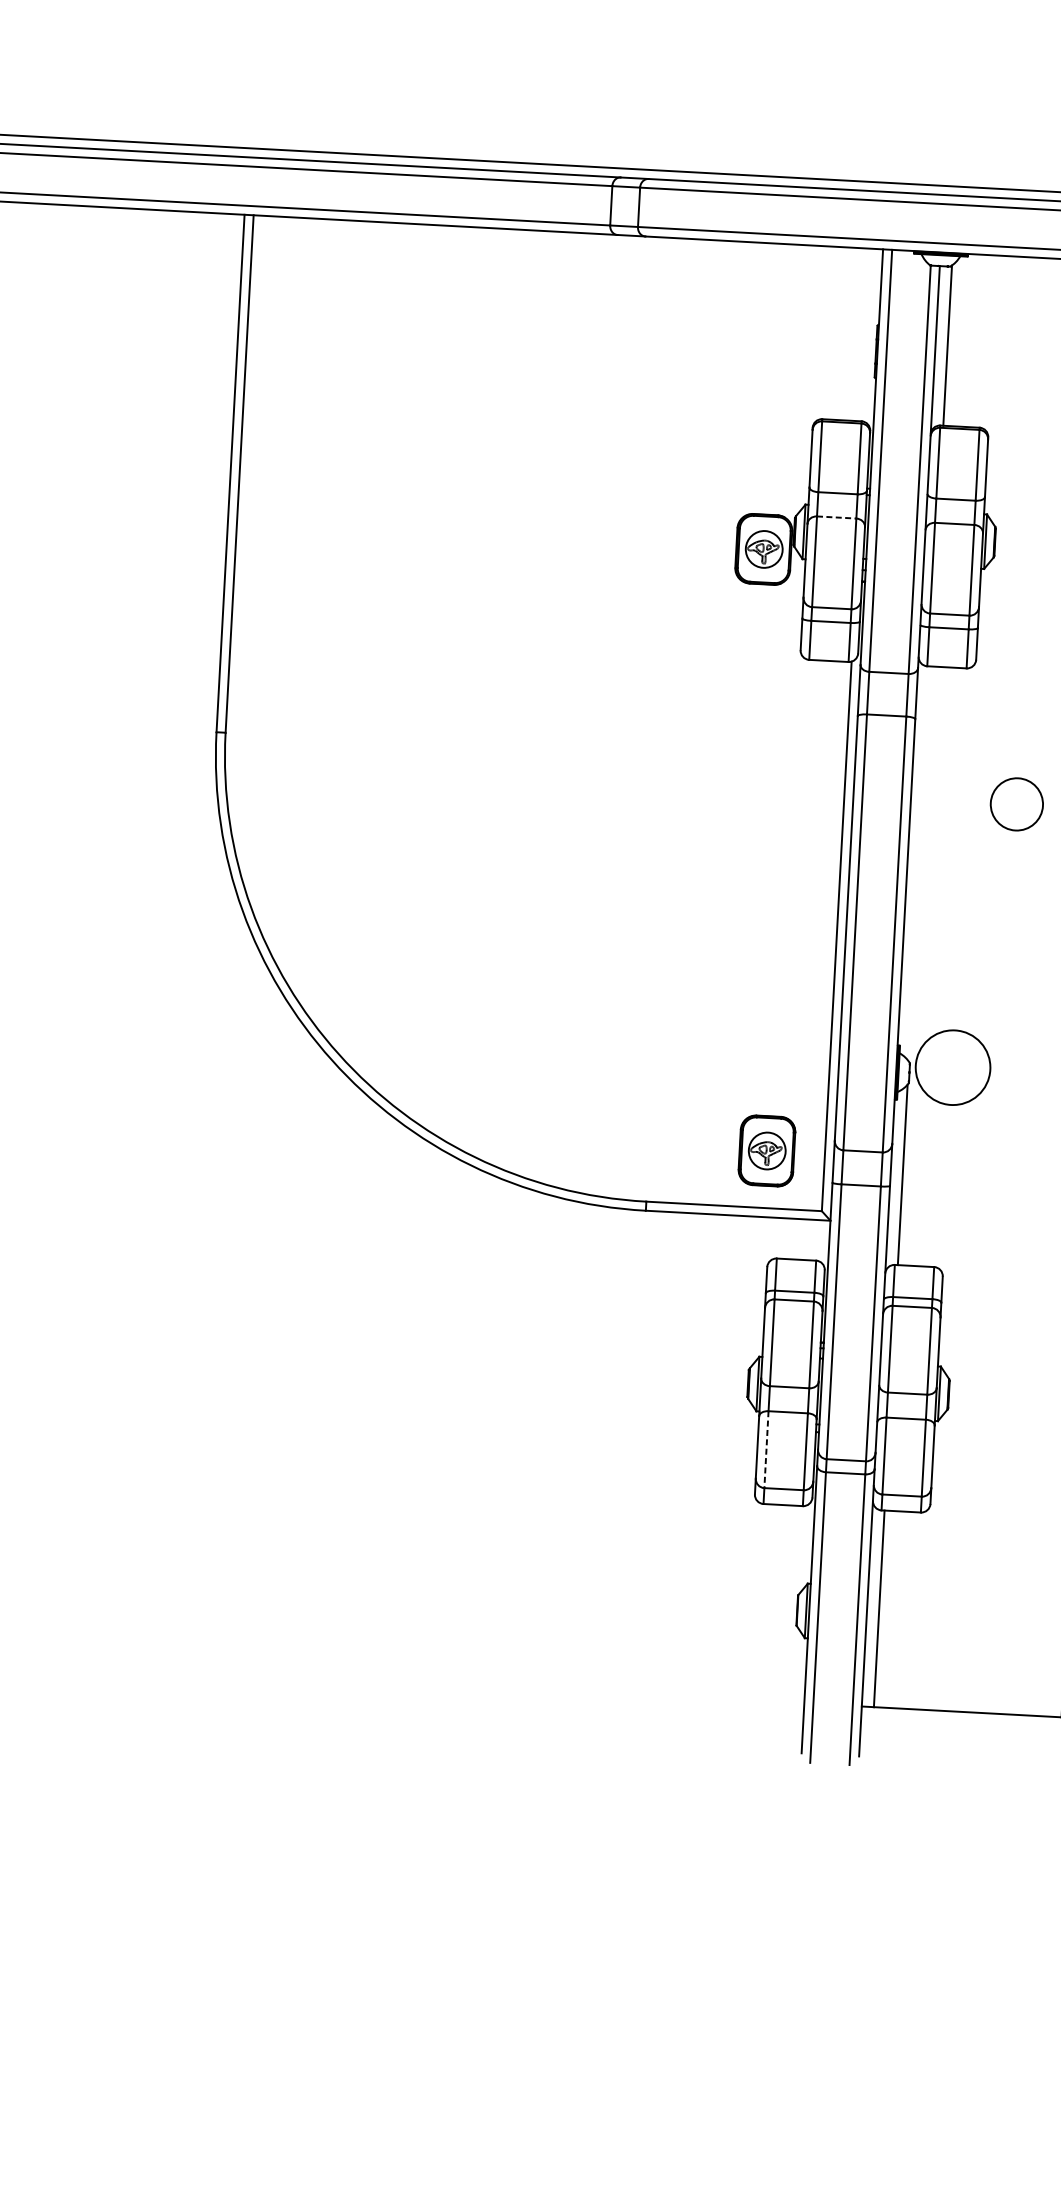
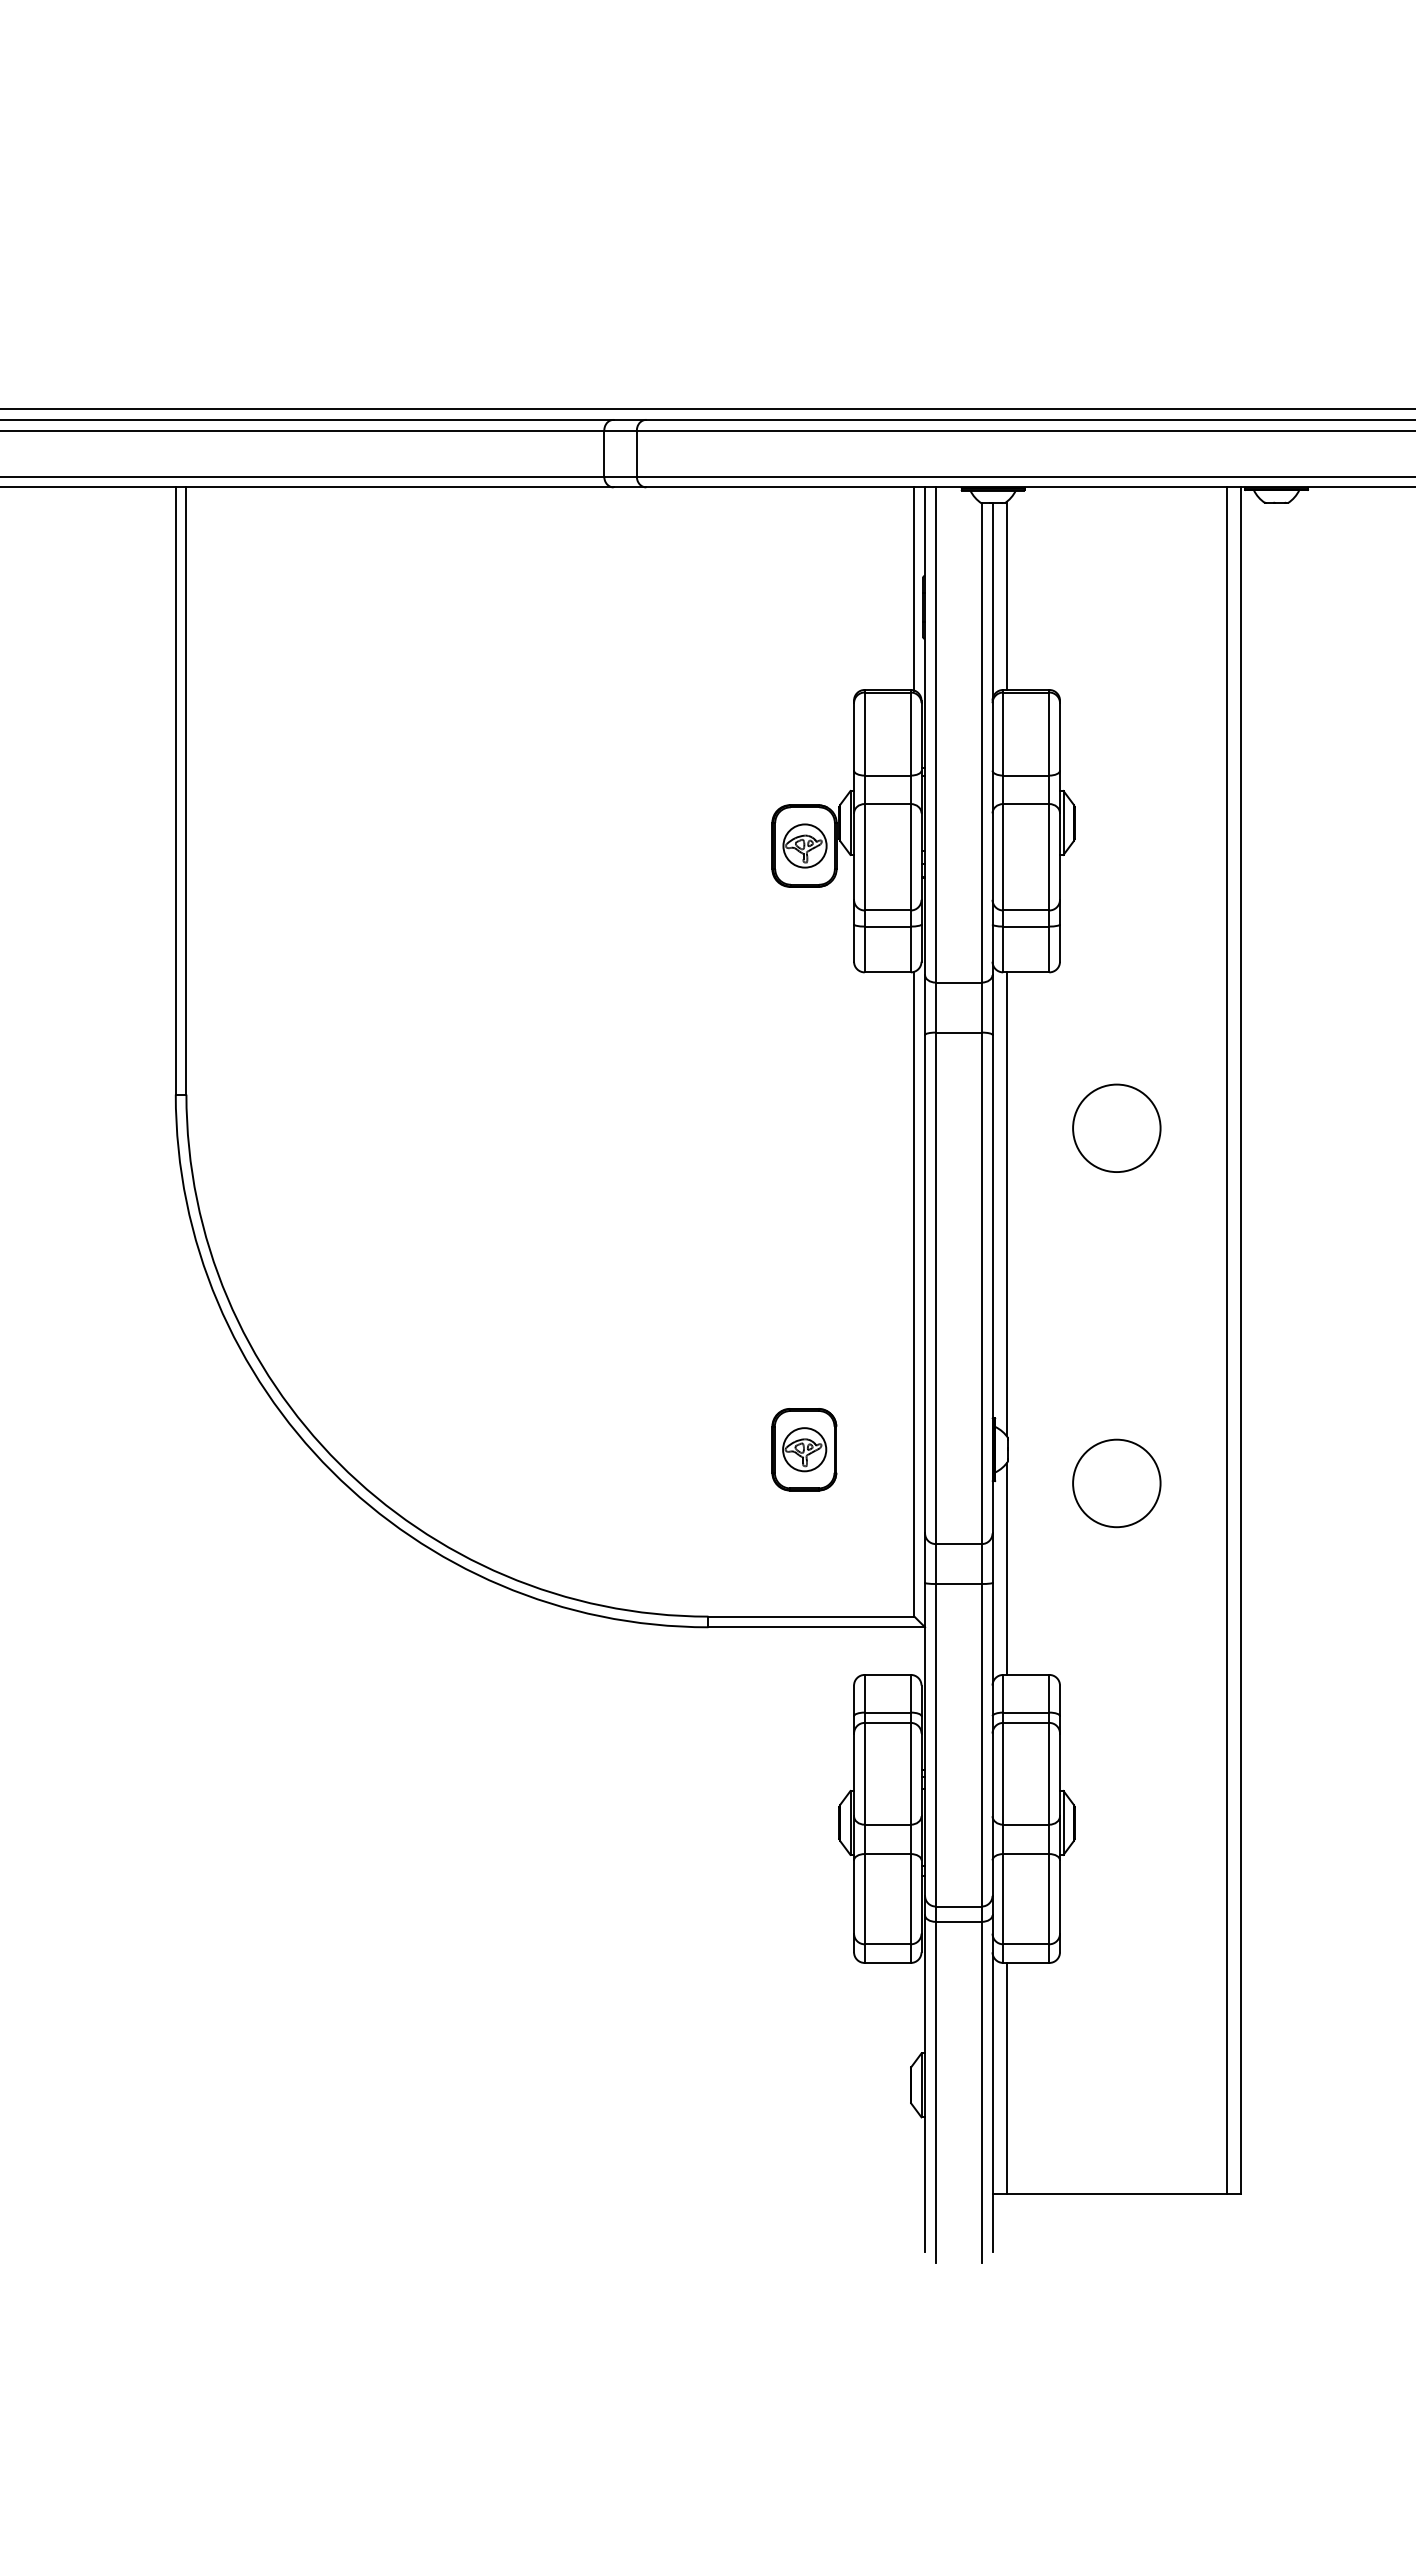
line: (869, 335) -> (914, 588), added
line: (837, 517) -> (888, 804), dashed -> solid
circle: (1016, 804) -> (1116, 1128), size x1.43
line: (919, 864) -> (1006, 1204), added
circle: (952, 1067) -> (1116, 1483), moved
part: (767, 1150) -> (804, 1449), moved
line: (766, 1449) -> (864, 1899), dashed -> solid

